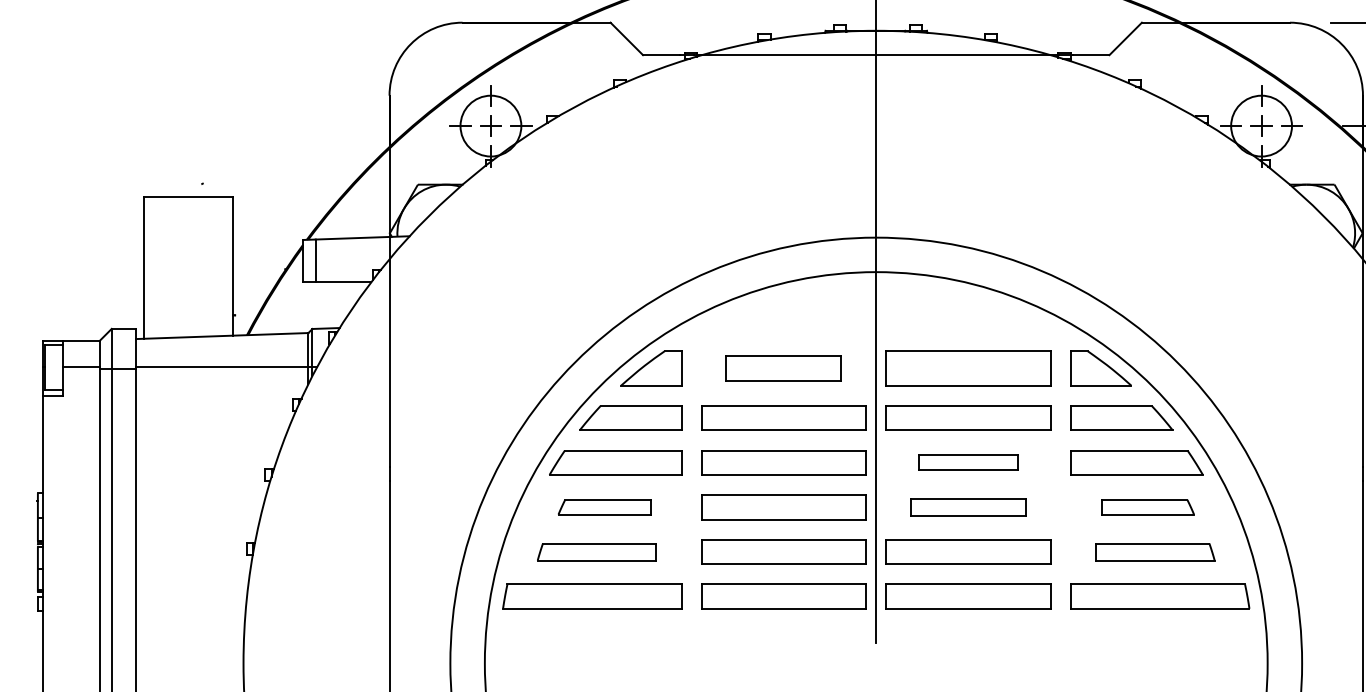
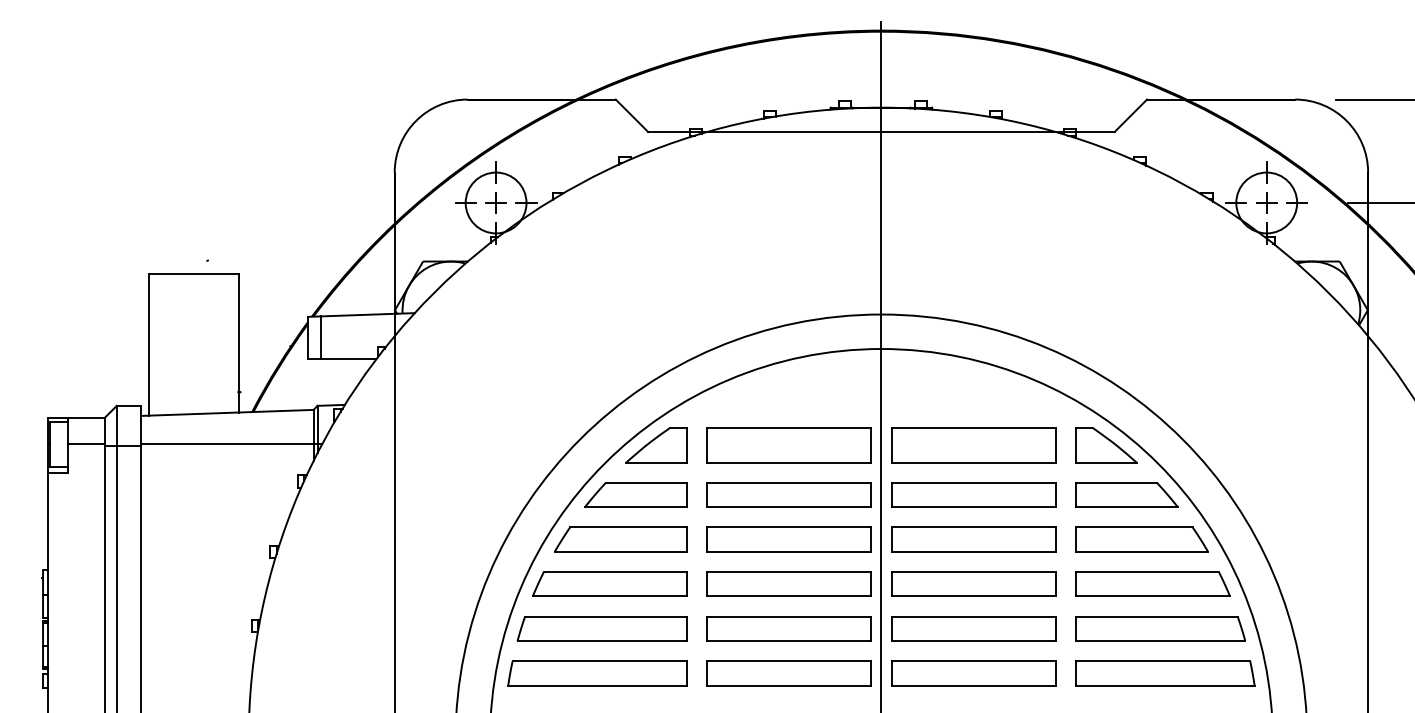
part: (783, 368) -> (788, 445), size x1.43
part: (968, 462) -> (973, 539), size x1.67
part: (604, 506) -> (609, 583), size x1.67
part: (968, 506) -> (973, 583), size x1.43
part: (1147, 506) -> (1152, 583), size x1.67
part: (596, 551) -> (601, 628), size x1.43
part: (1155, 551) -> (1160, 628), size x1.43

